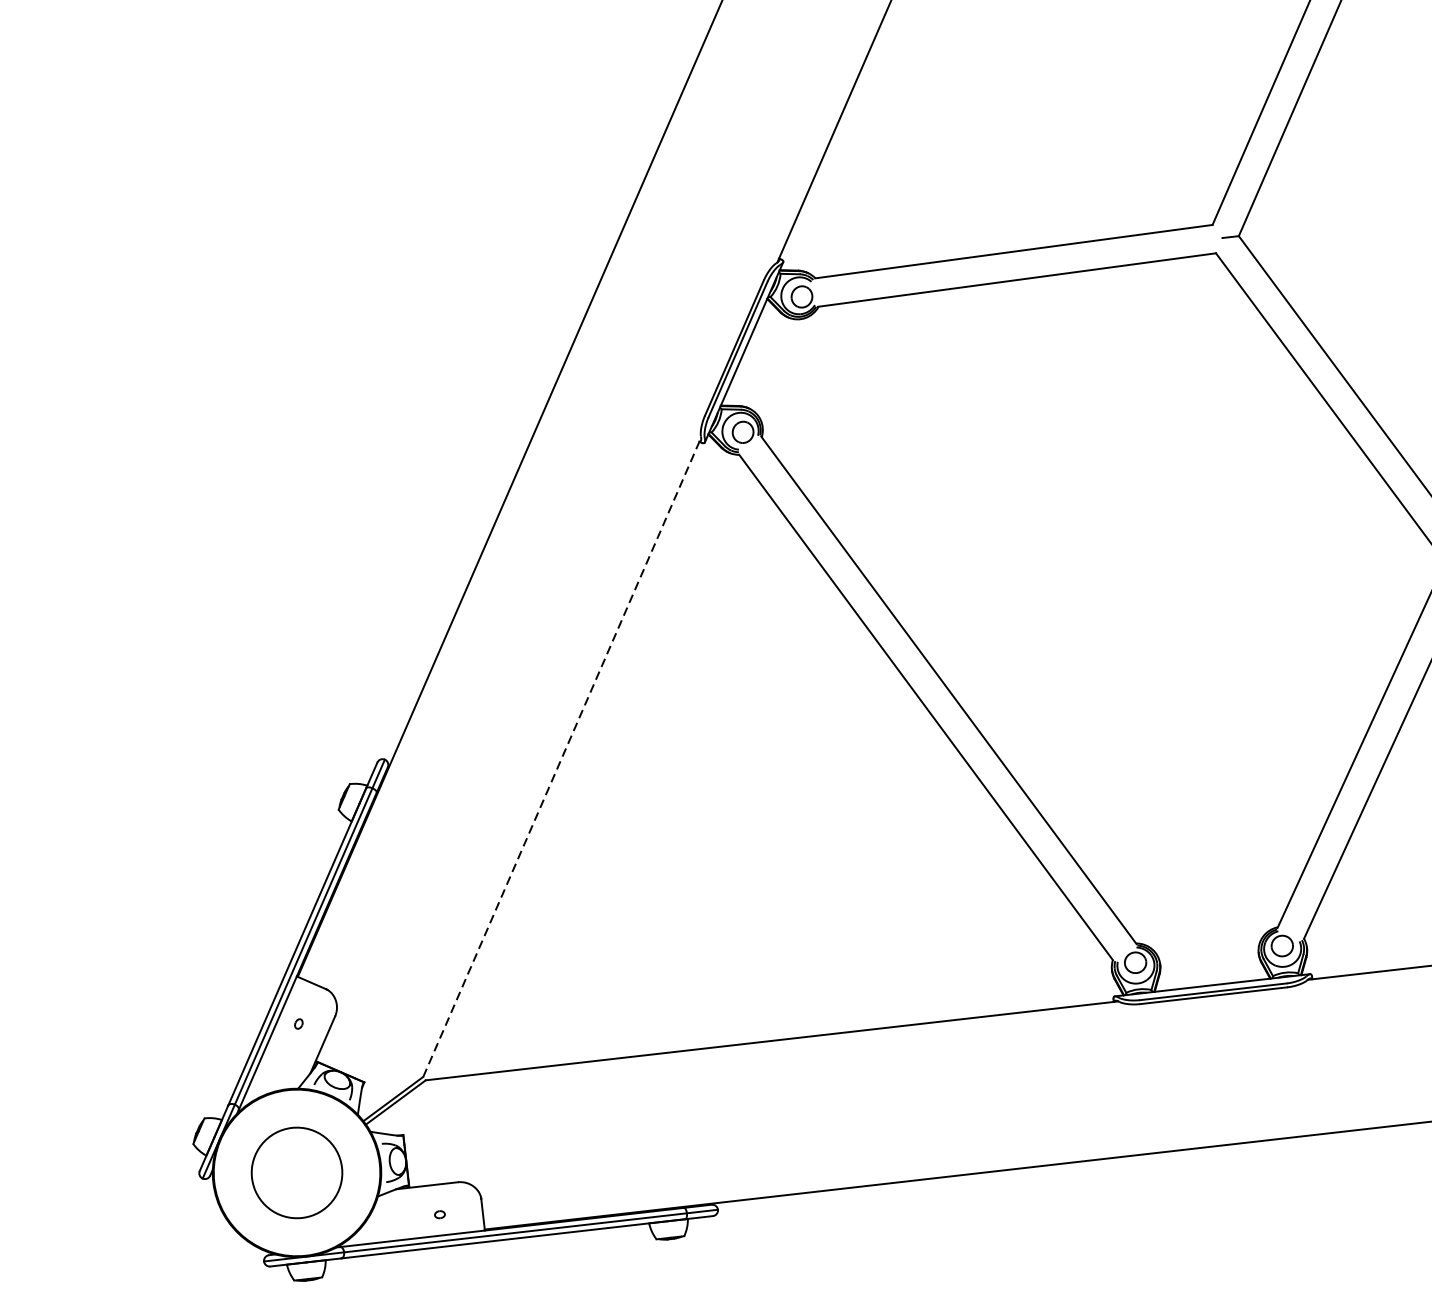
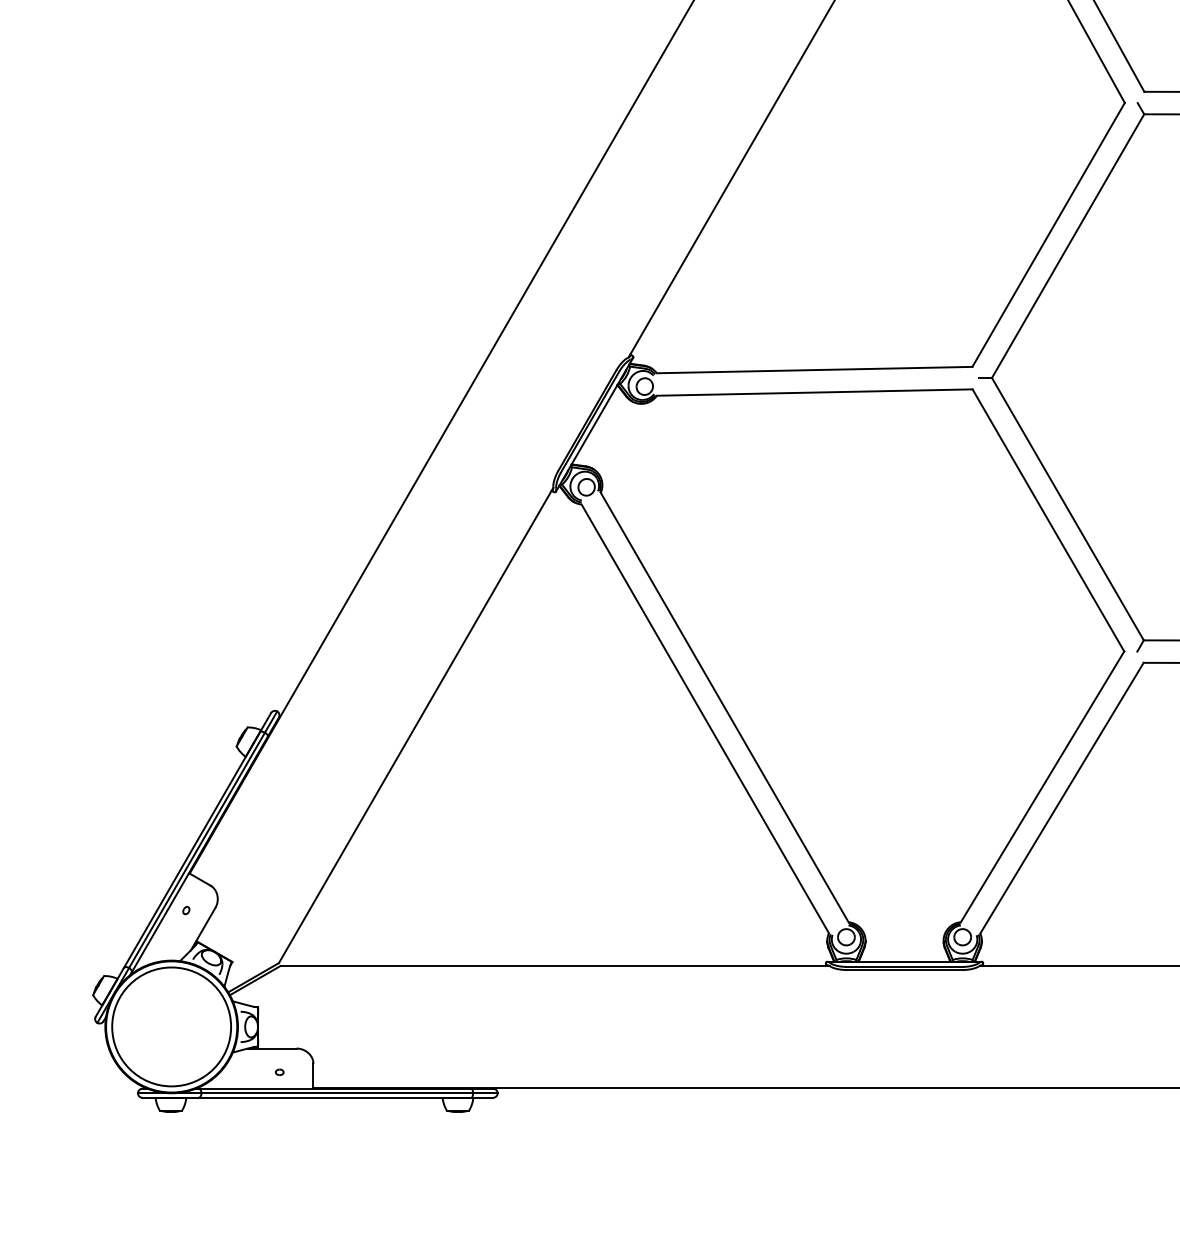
line: (562, 757) -> (416, 725), dashed -> solid
circle: (296, 1172) -> (171, 1026), size x1.67

